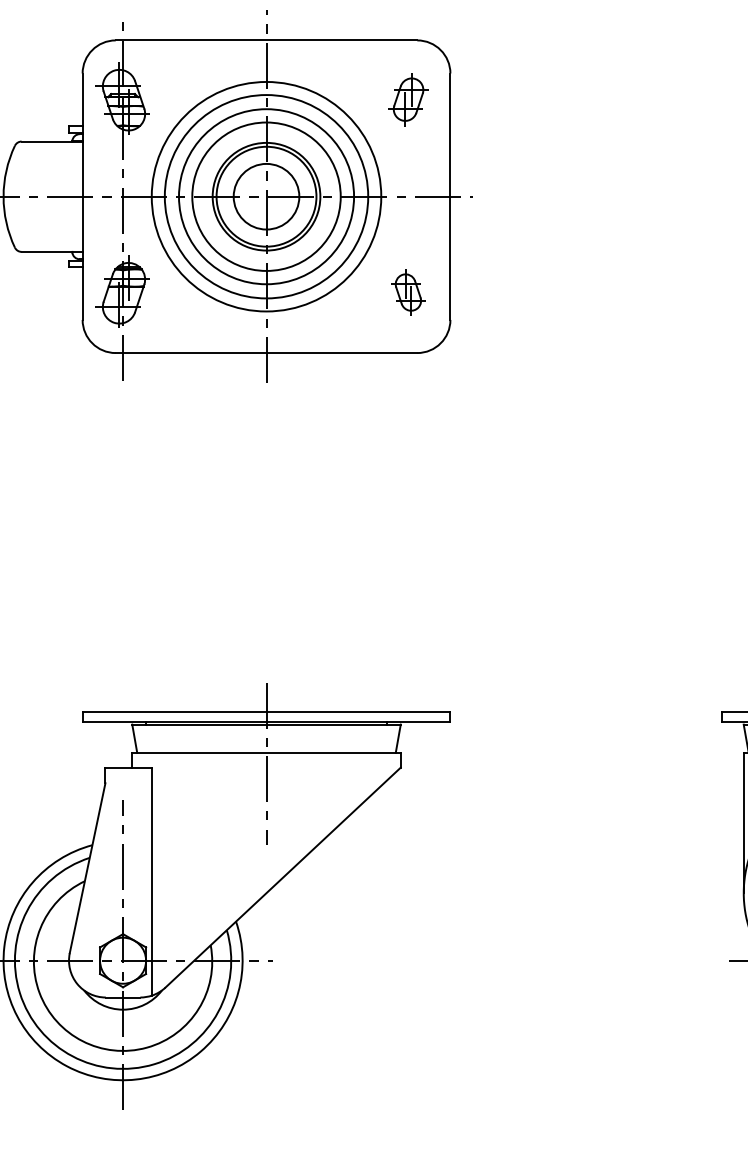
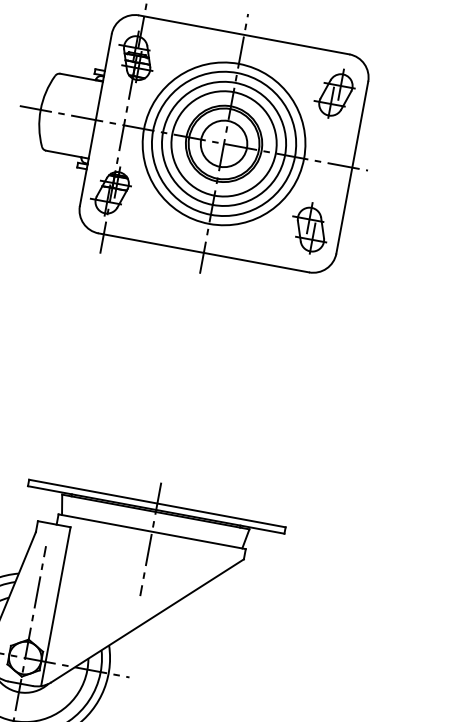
part: (407, 98) -> (335, 93), size x1.43
part: (407, 291) -> (310, 228), size x1.67

